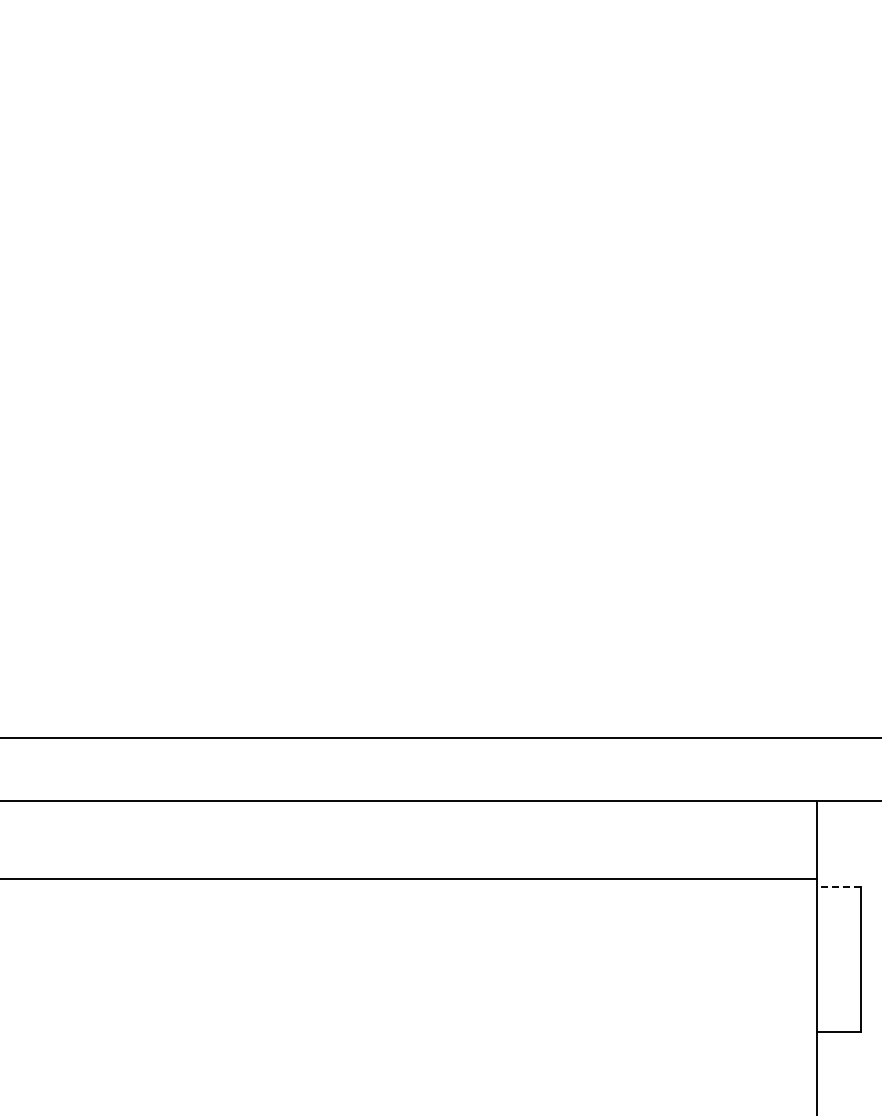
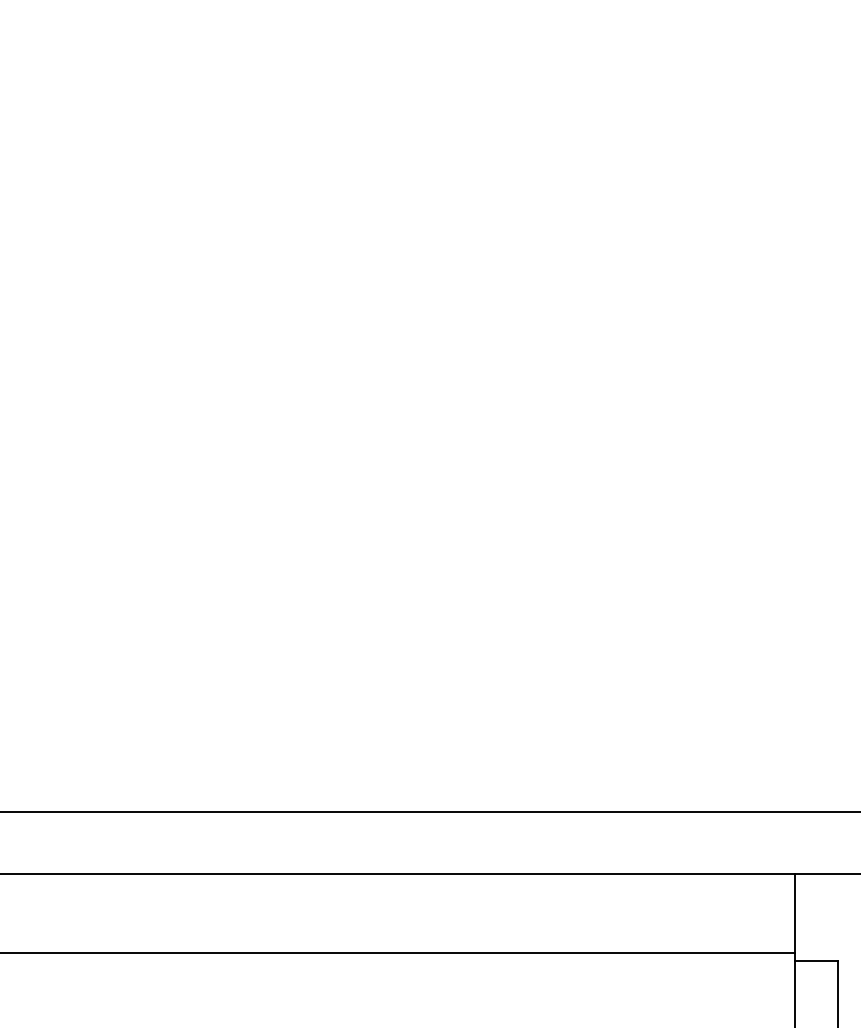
line: (838, 887) -> (816, 961), dashed -> solid

